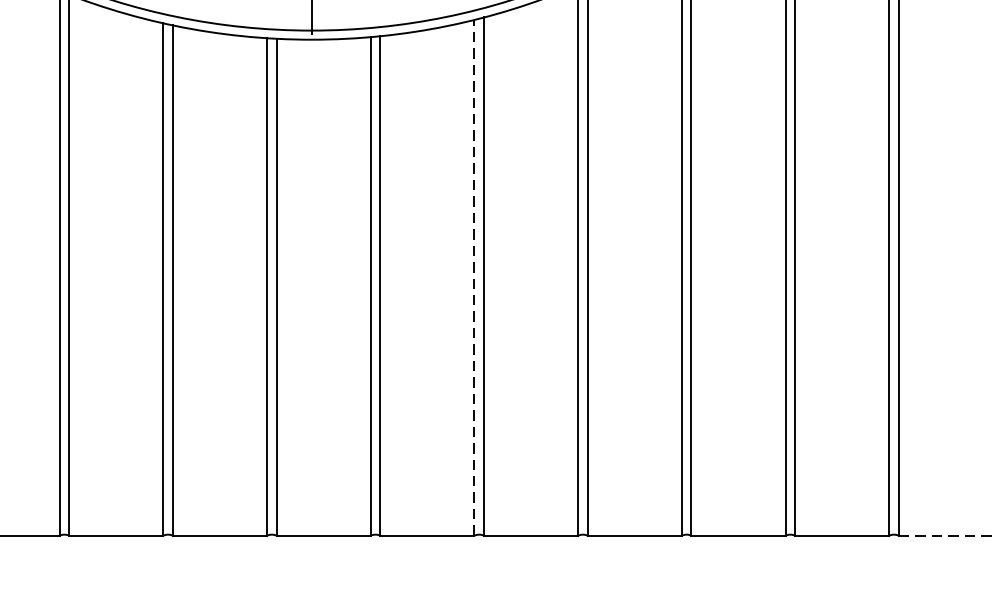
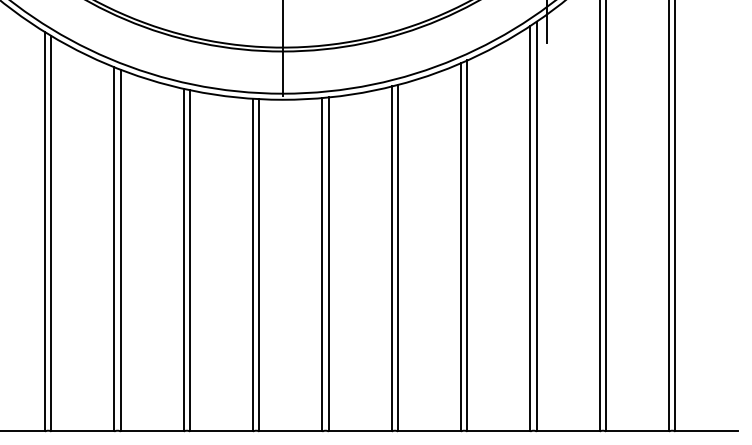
line: (474, 277) -> (391, 258), dashed -> solid
line: (946, 535) -> (707, 431), dashed -> solid

